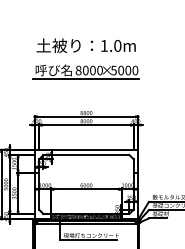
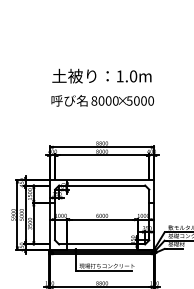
line: (86, 79) -> (102, 109), removed
hatch: (86, 217) -> (102, 247), removed

